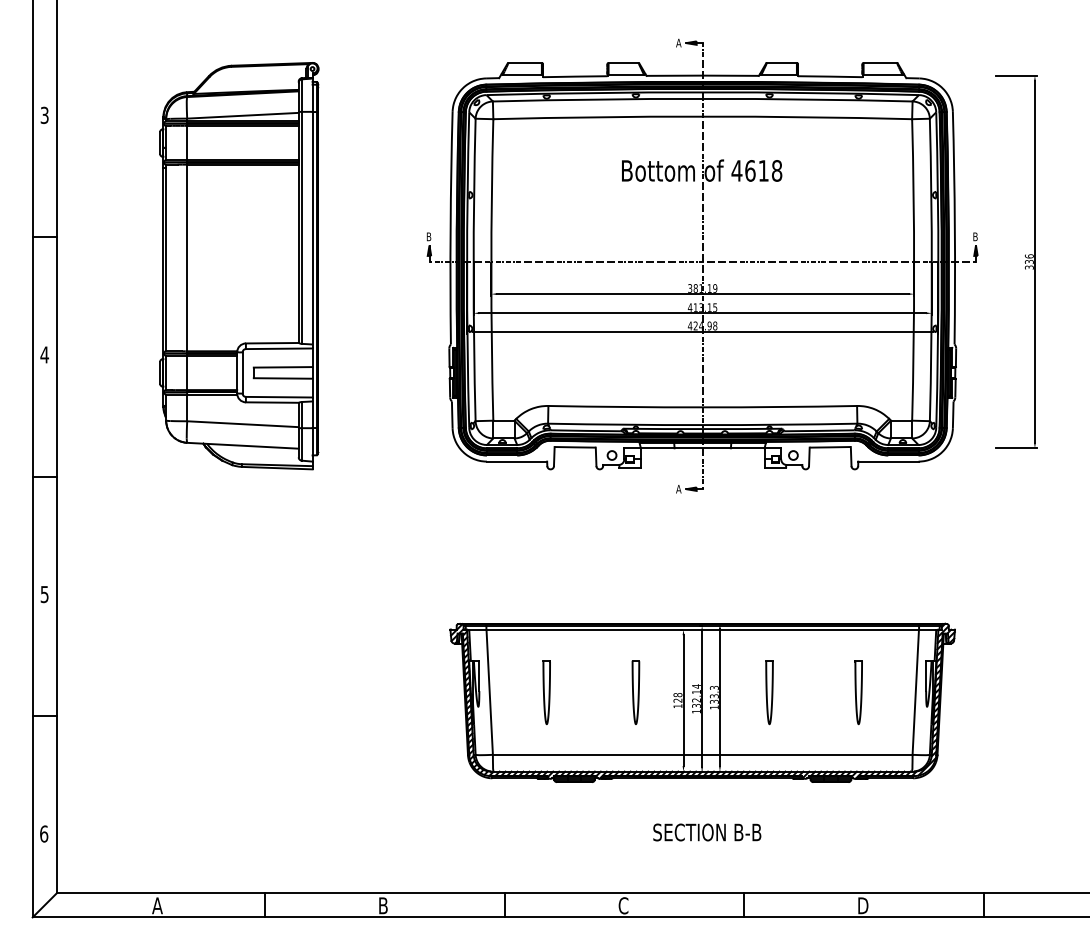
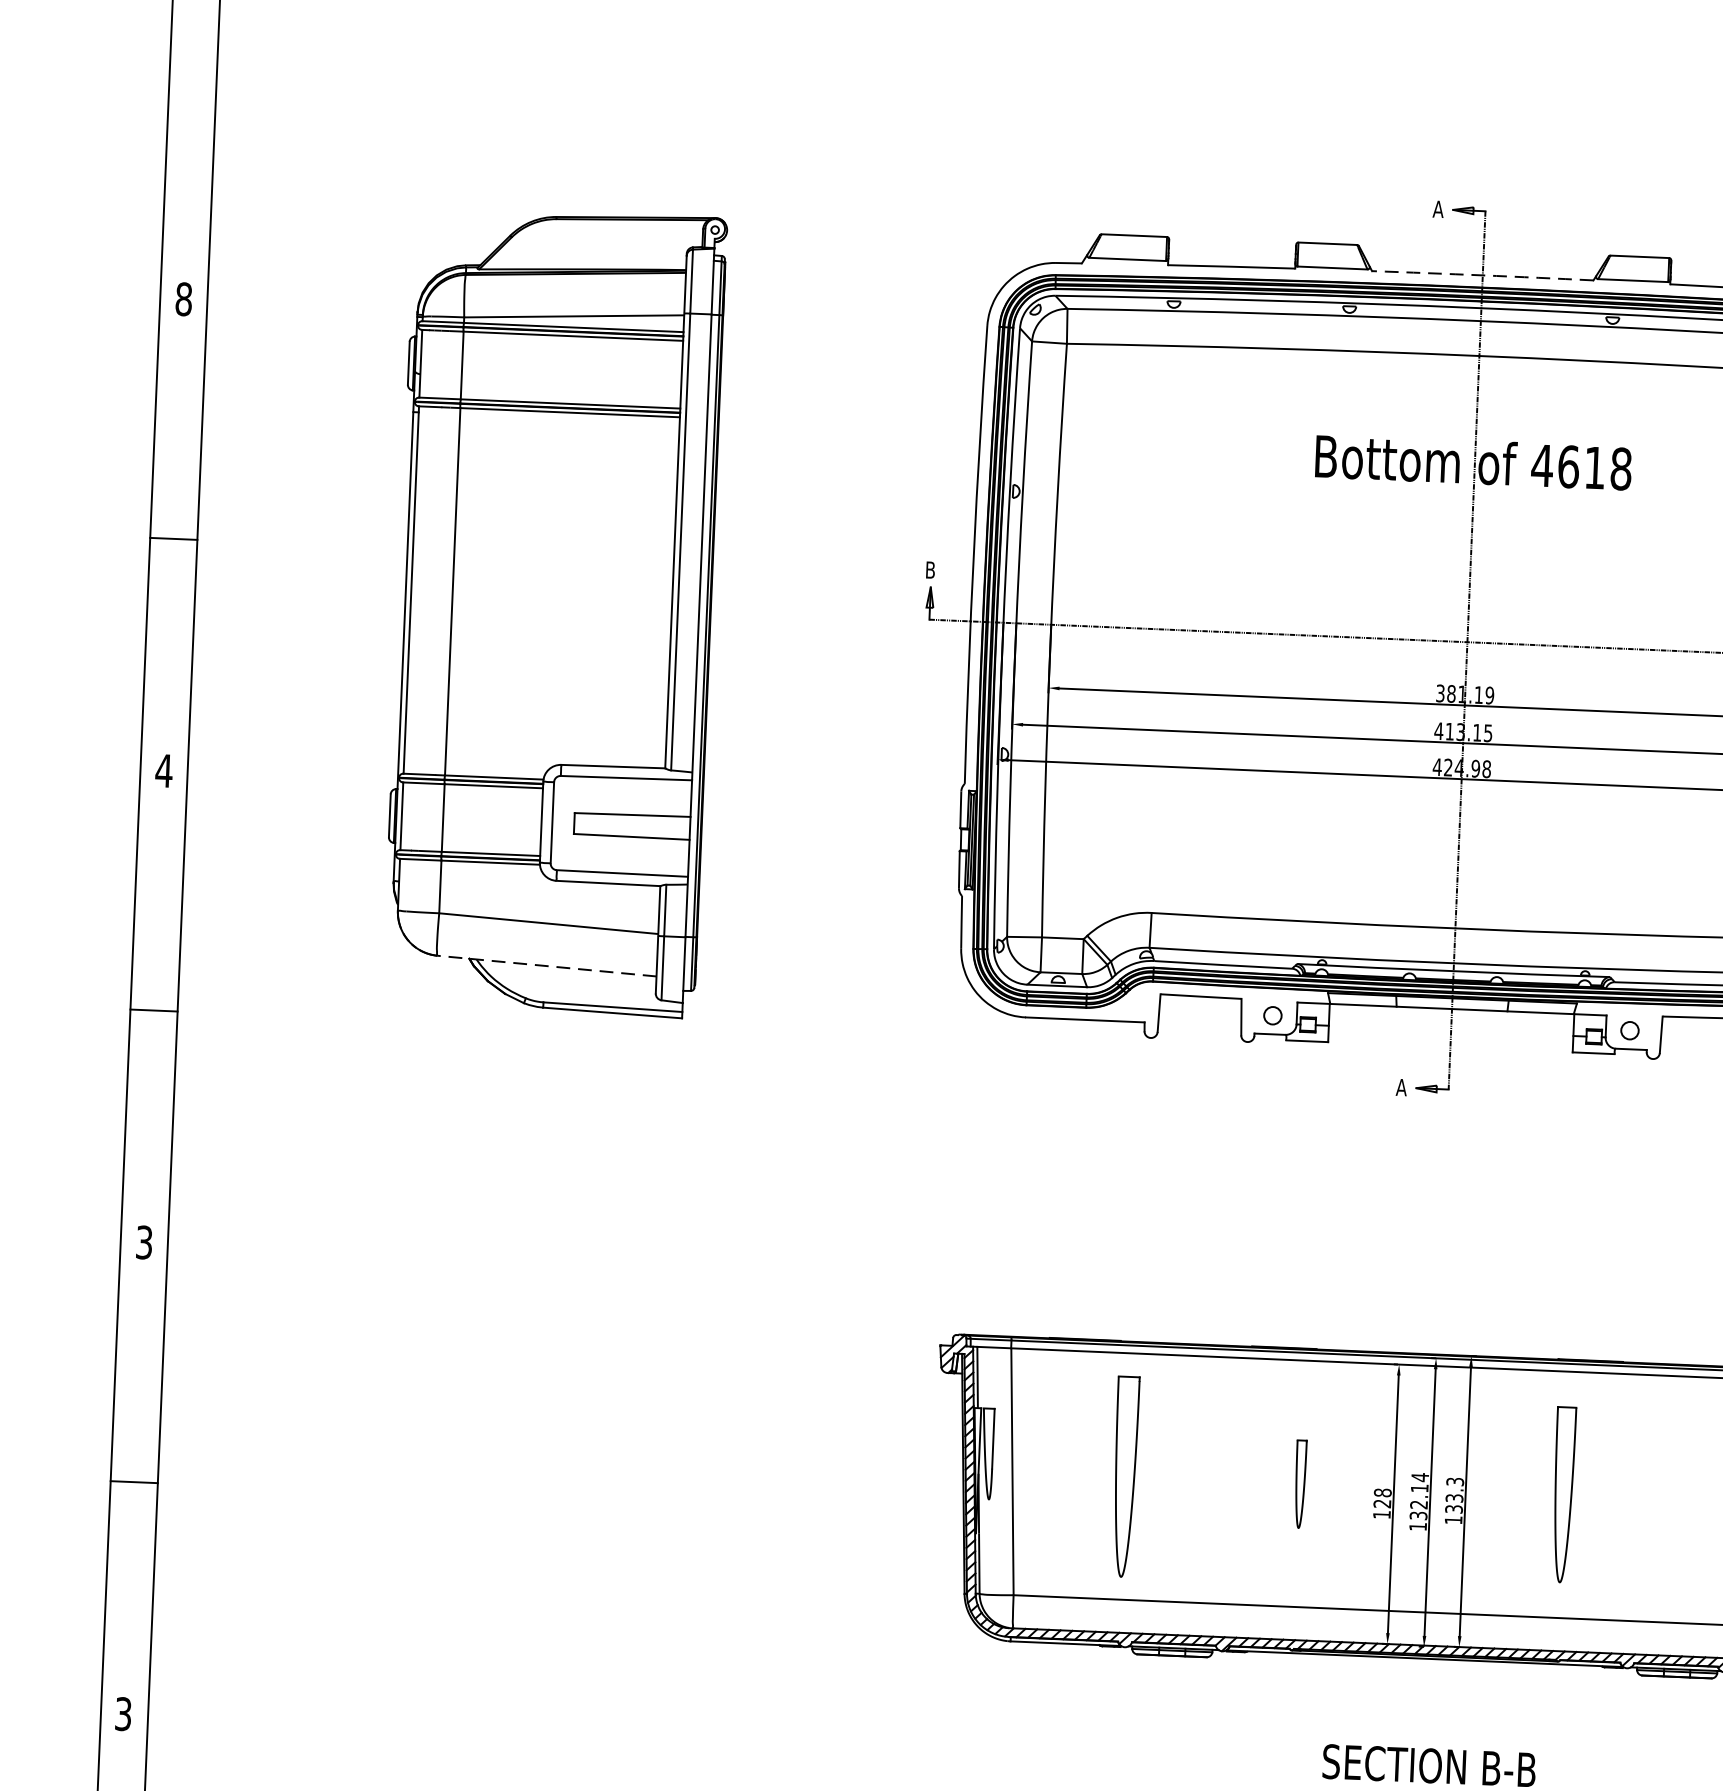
arc: (702, 75) -> (1482, 275), solid -> dashed
text: (44, 114) -> (183, 297), 3 -> 8
line: (242, 445) -> (546, 965), solid -> dashed
text: (44, 593) -> (144, 1240), 5 -> 3
part: (546, 692) -> (1124, 1476), size x1.6
part: (635, 692) -> (1299, 1484), size x0.7
part: (769, 692) -> (1563, 1495), size x1.4
text: (44, 833) -> (124, 1713), 6 -> 3

